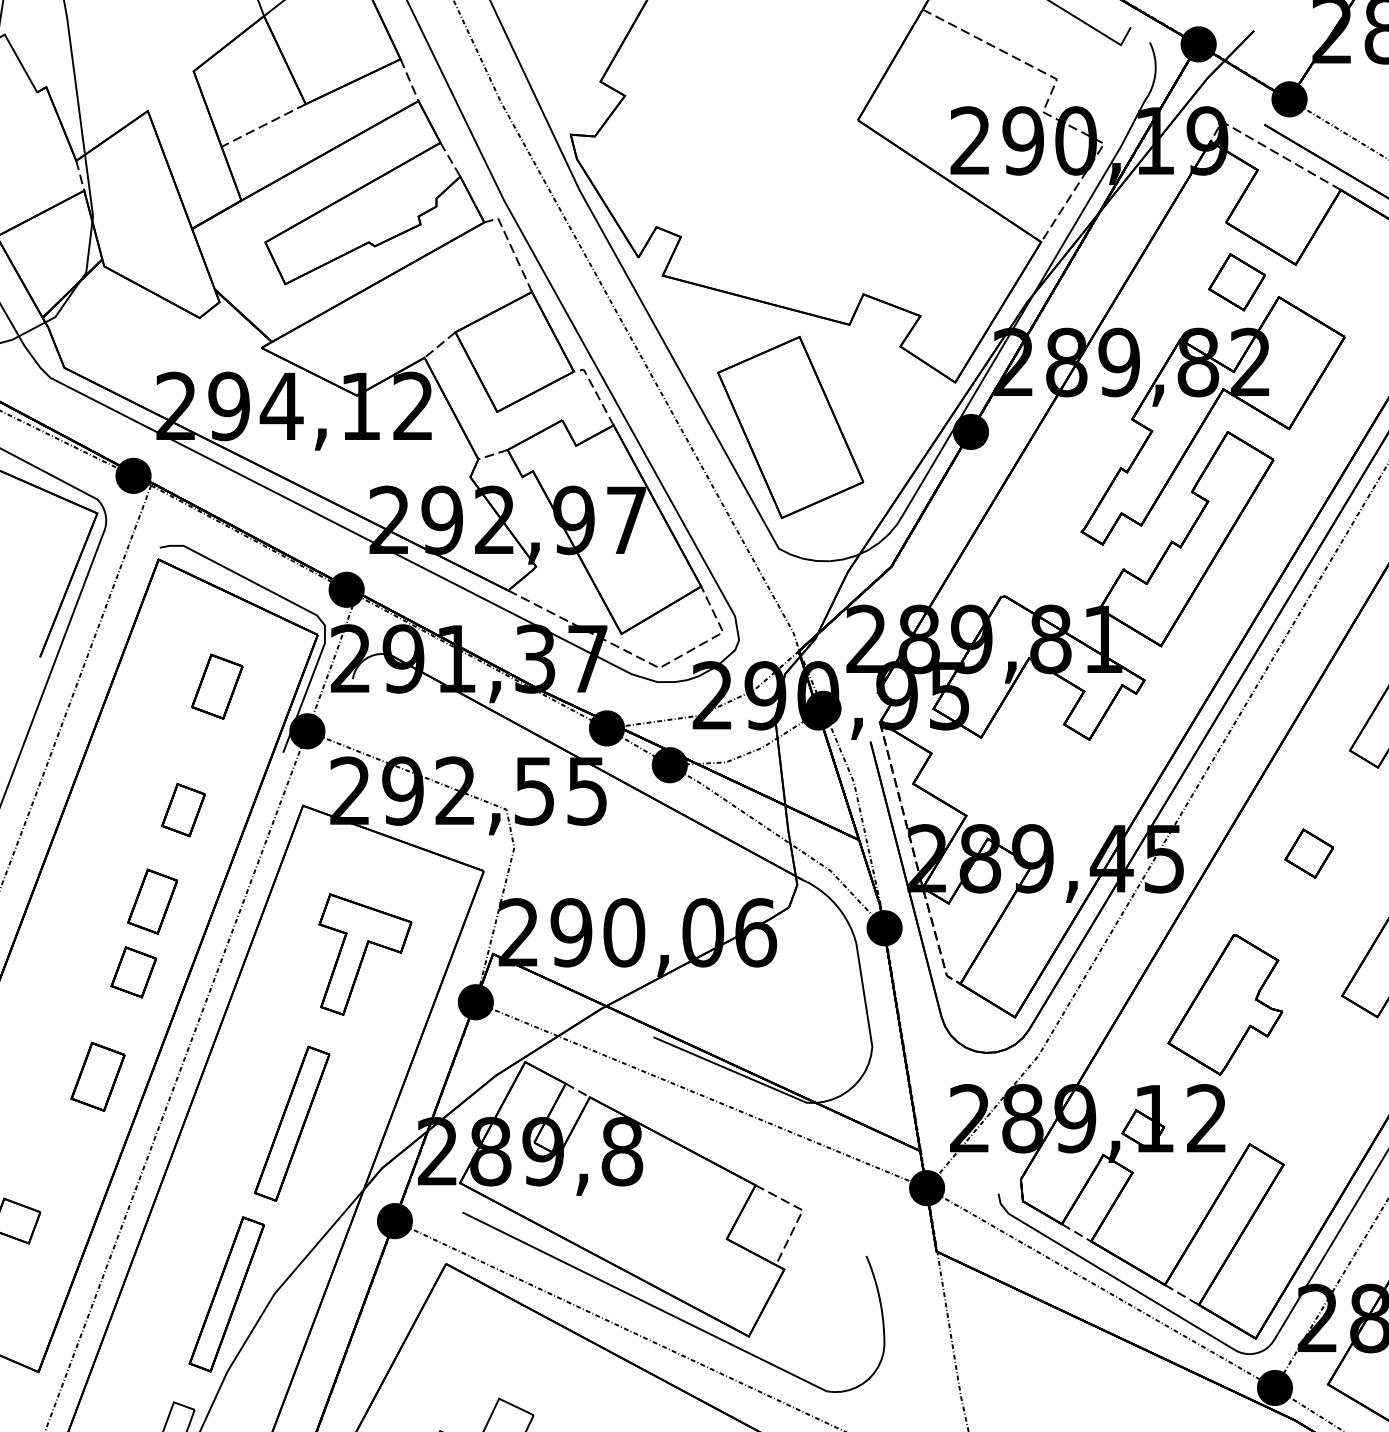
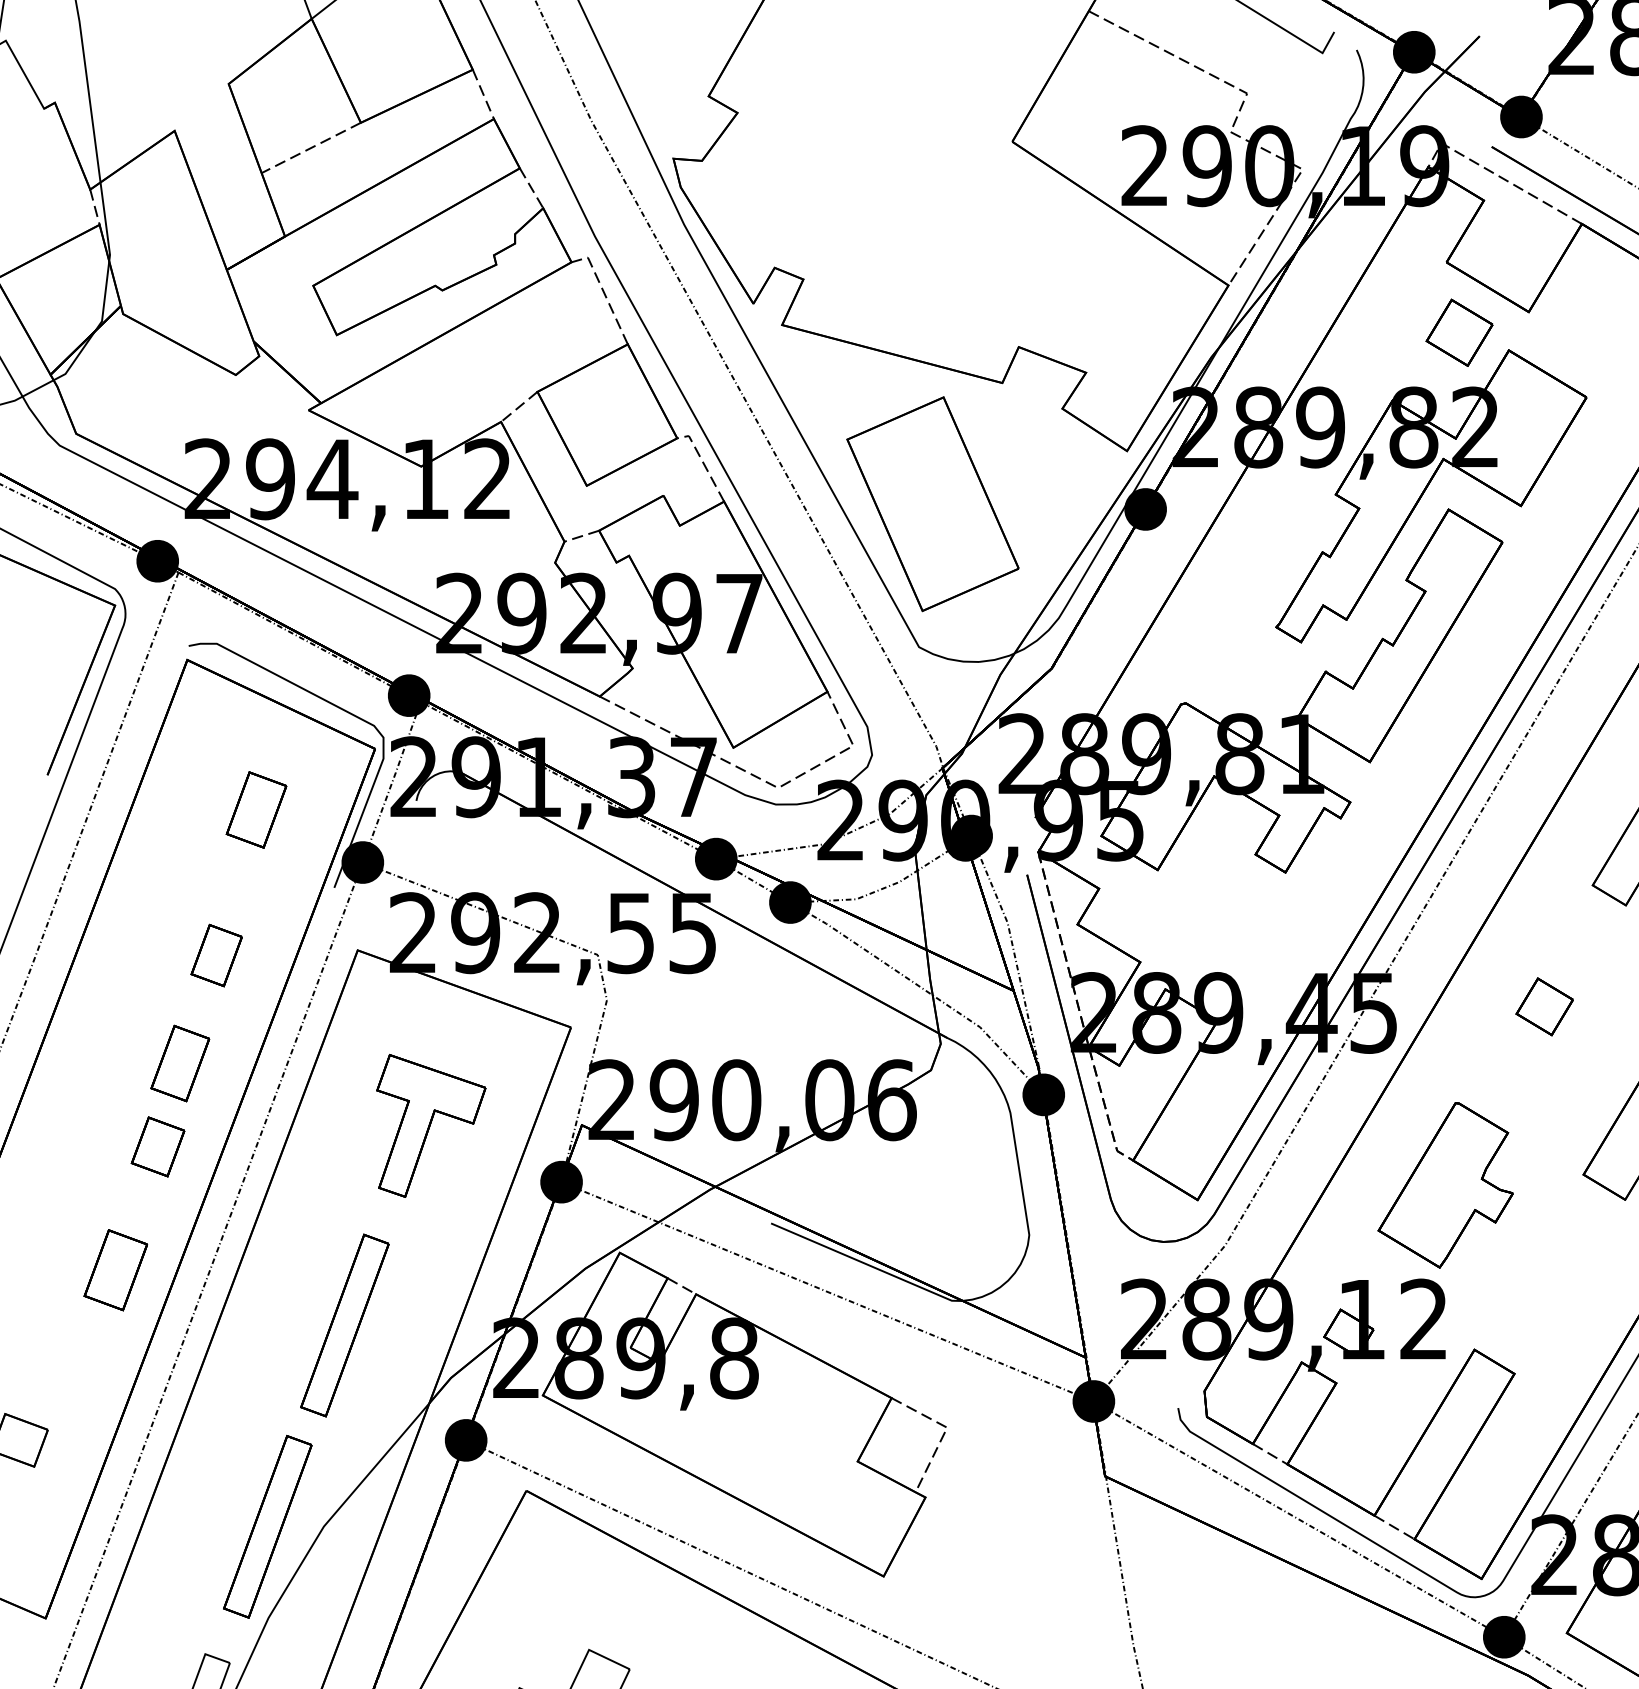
curve: (667, 1311) -> (787, 1547), removed

